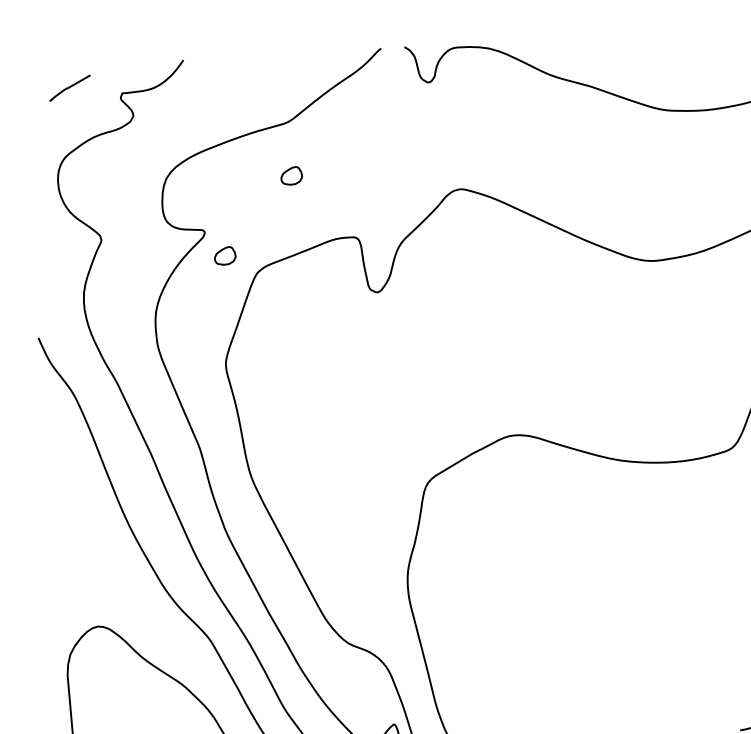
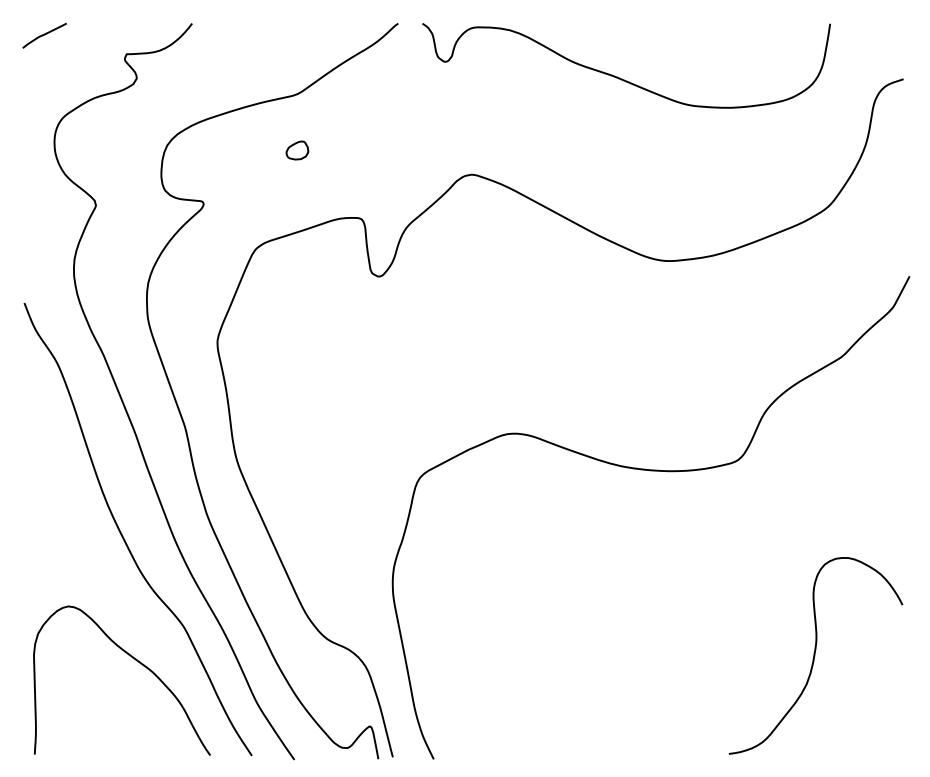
curve: (69, 88) -> (44, 35), moved
part: (225, 255) -> (223, 229), removed

